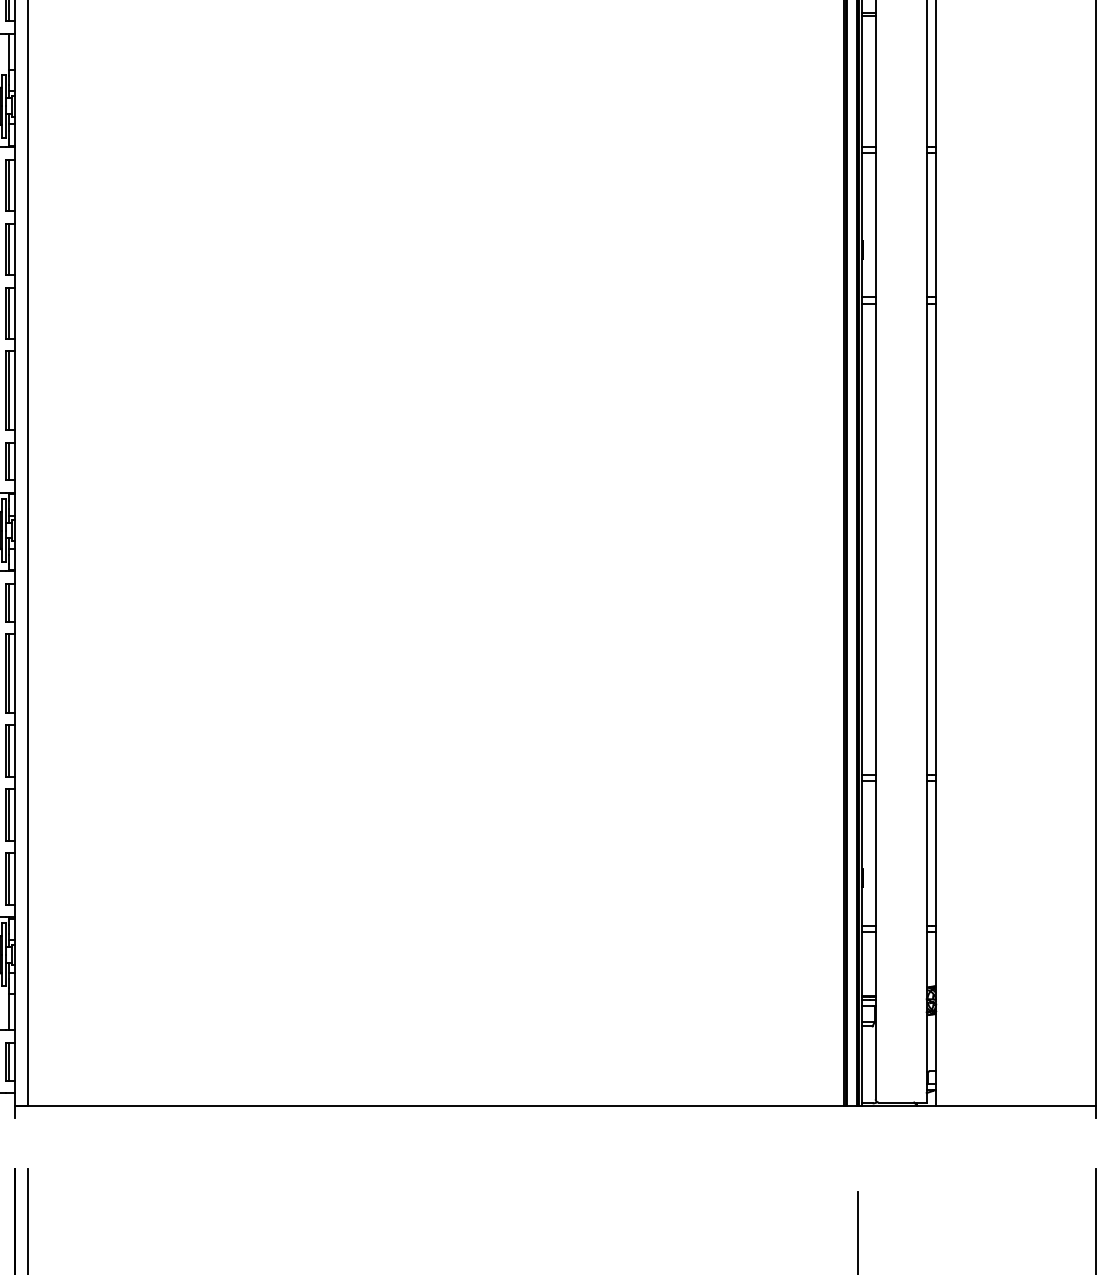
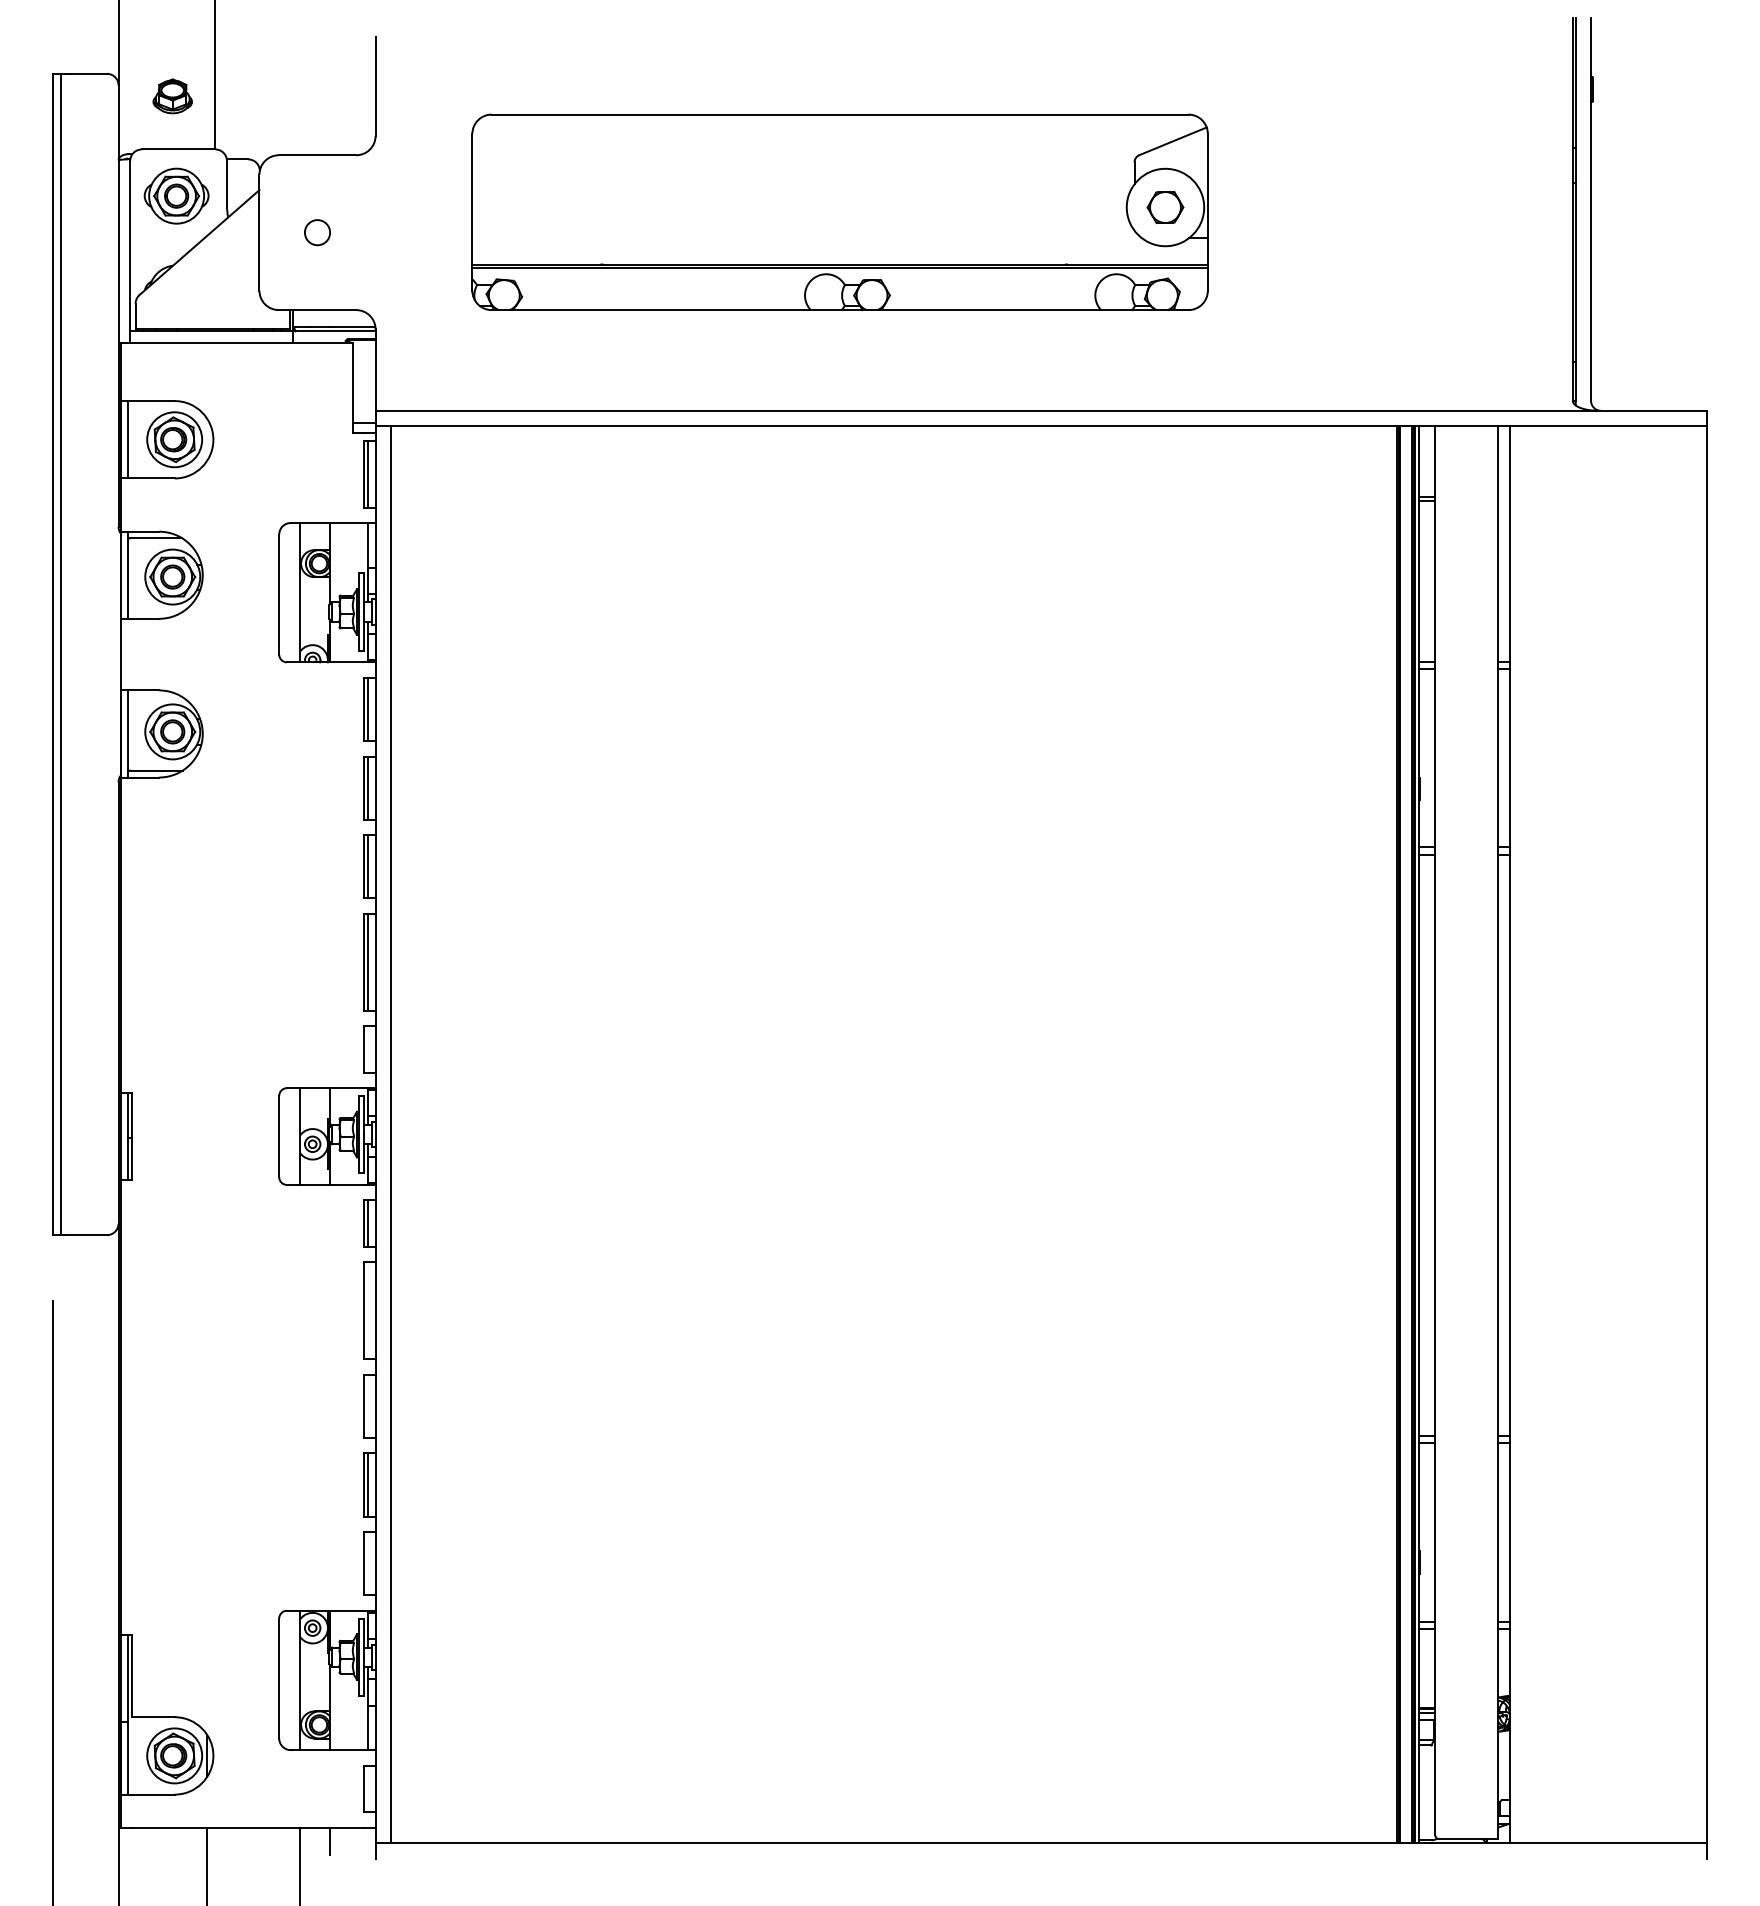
line: (9, 461) -> (368, 1049), removed
line: (9, 673) -> (368, 1310), removed
line: (9, 750) -> (368, 1405), removed
line: (9, 878) -> (368, 1563), removed
line: (9, 1061) -> (368, 1788), removed

